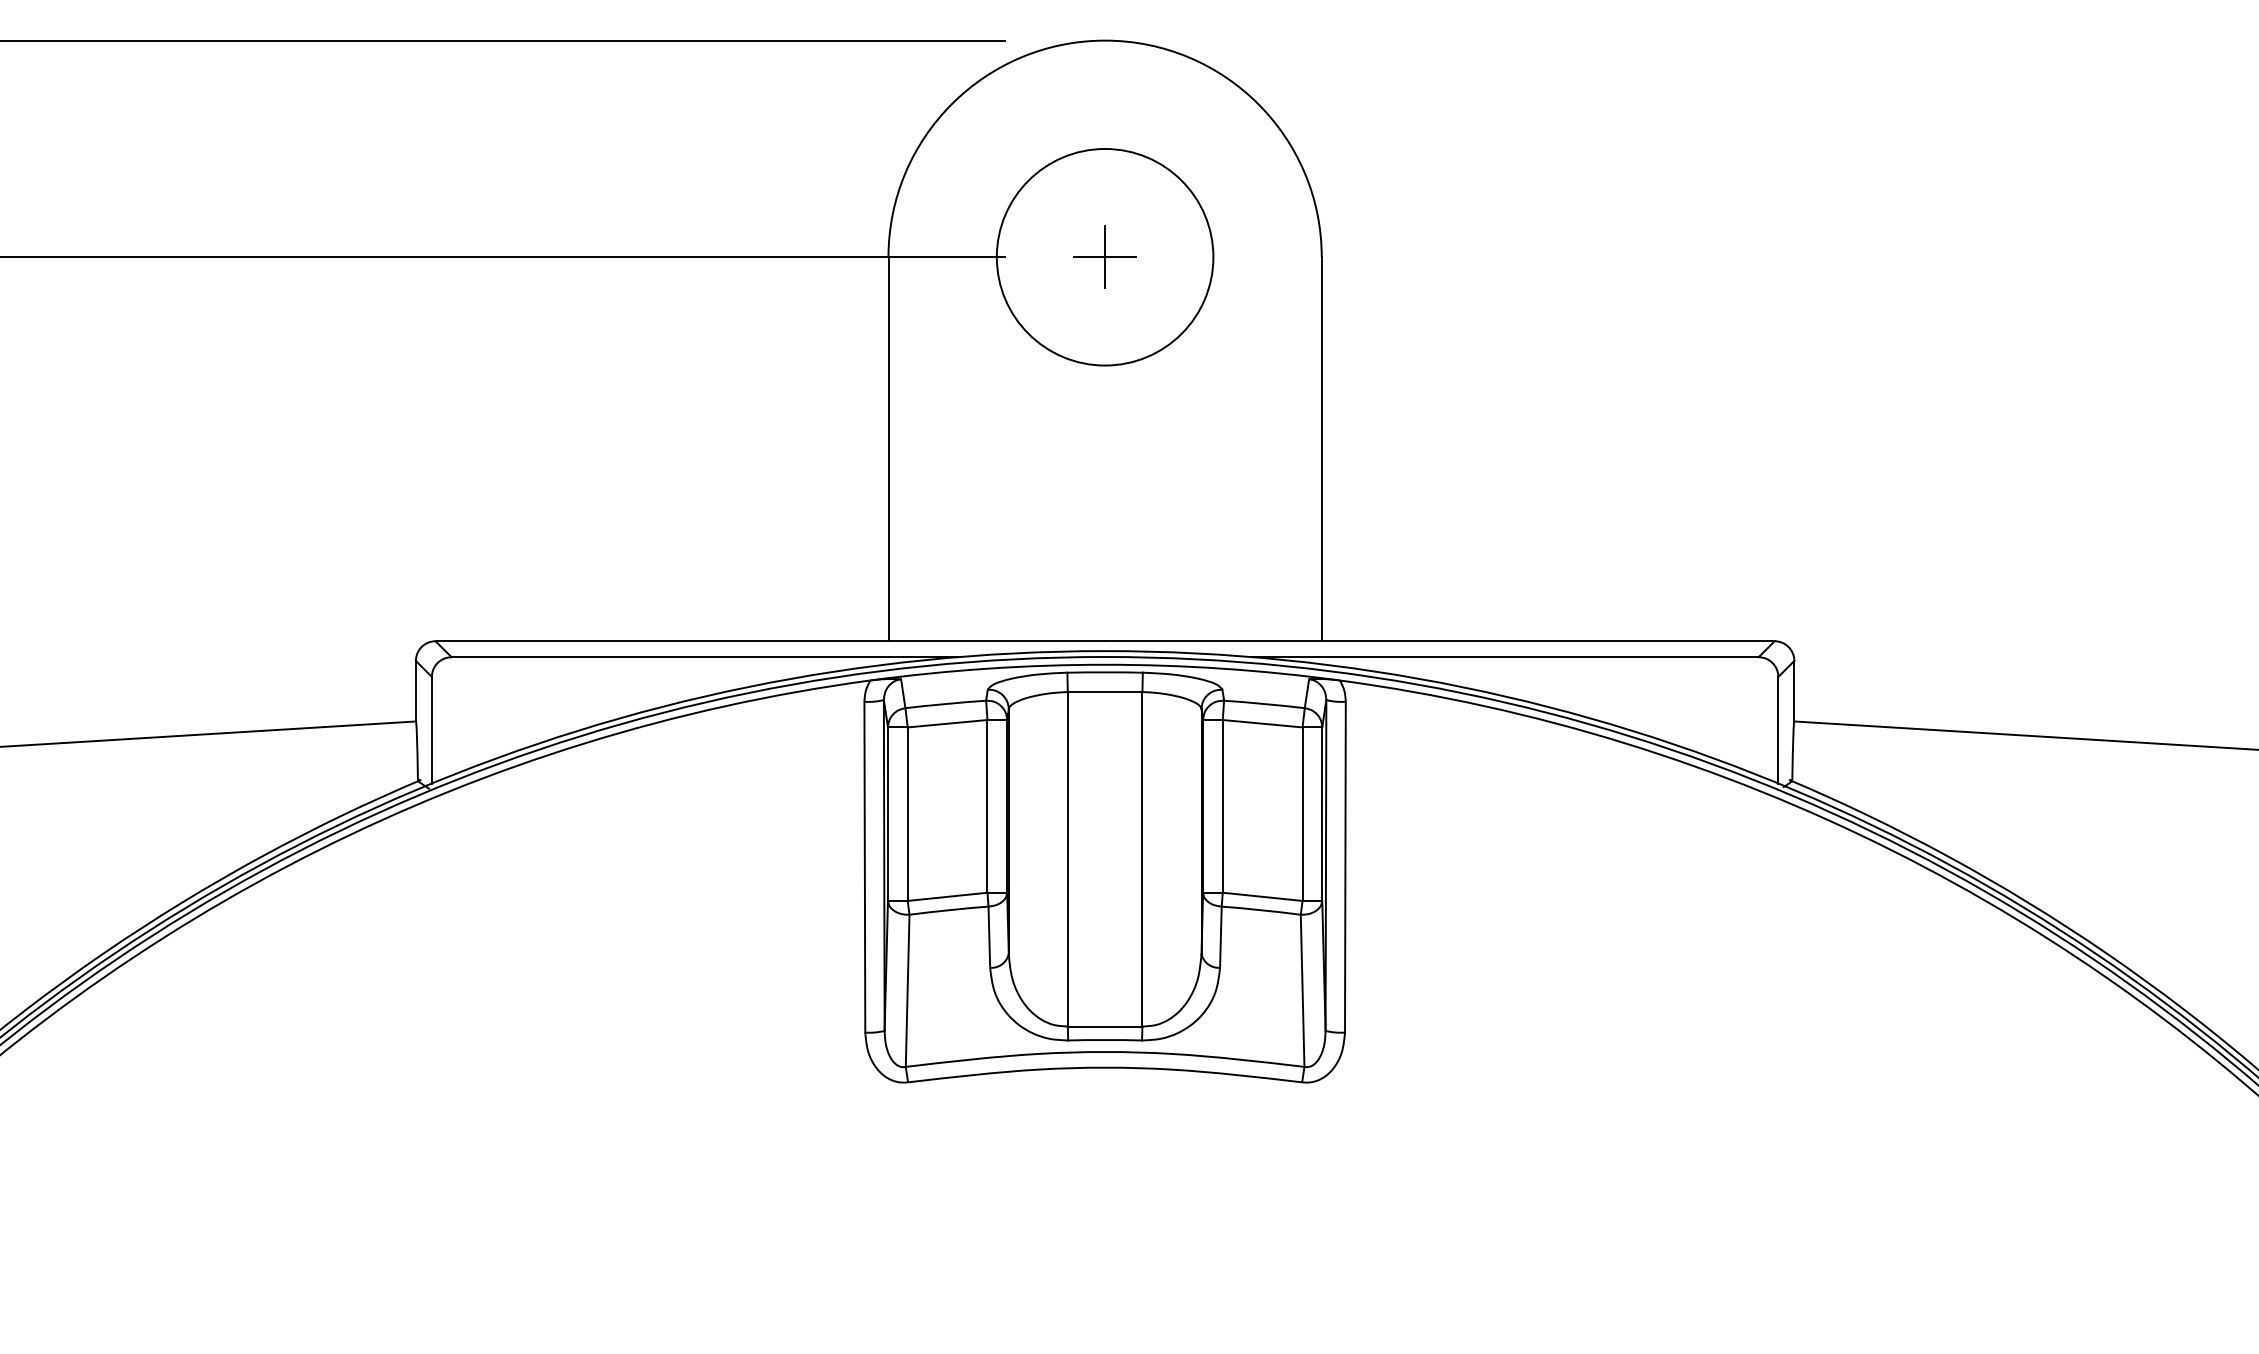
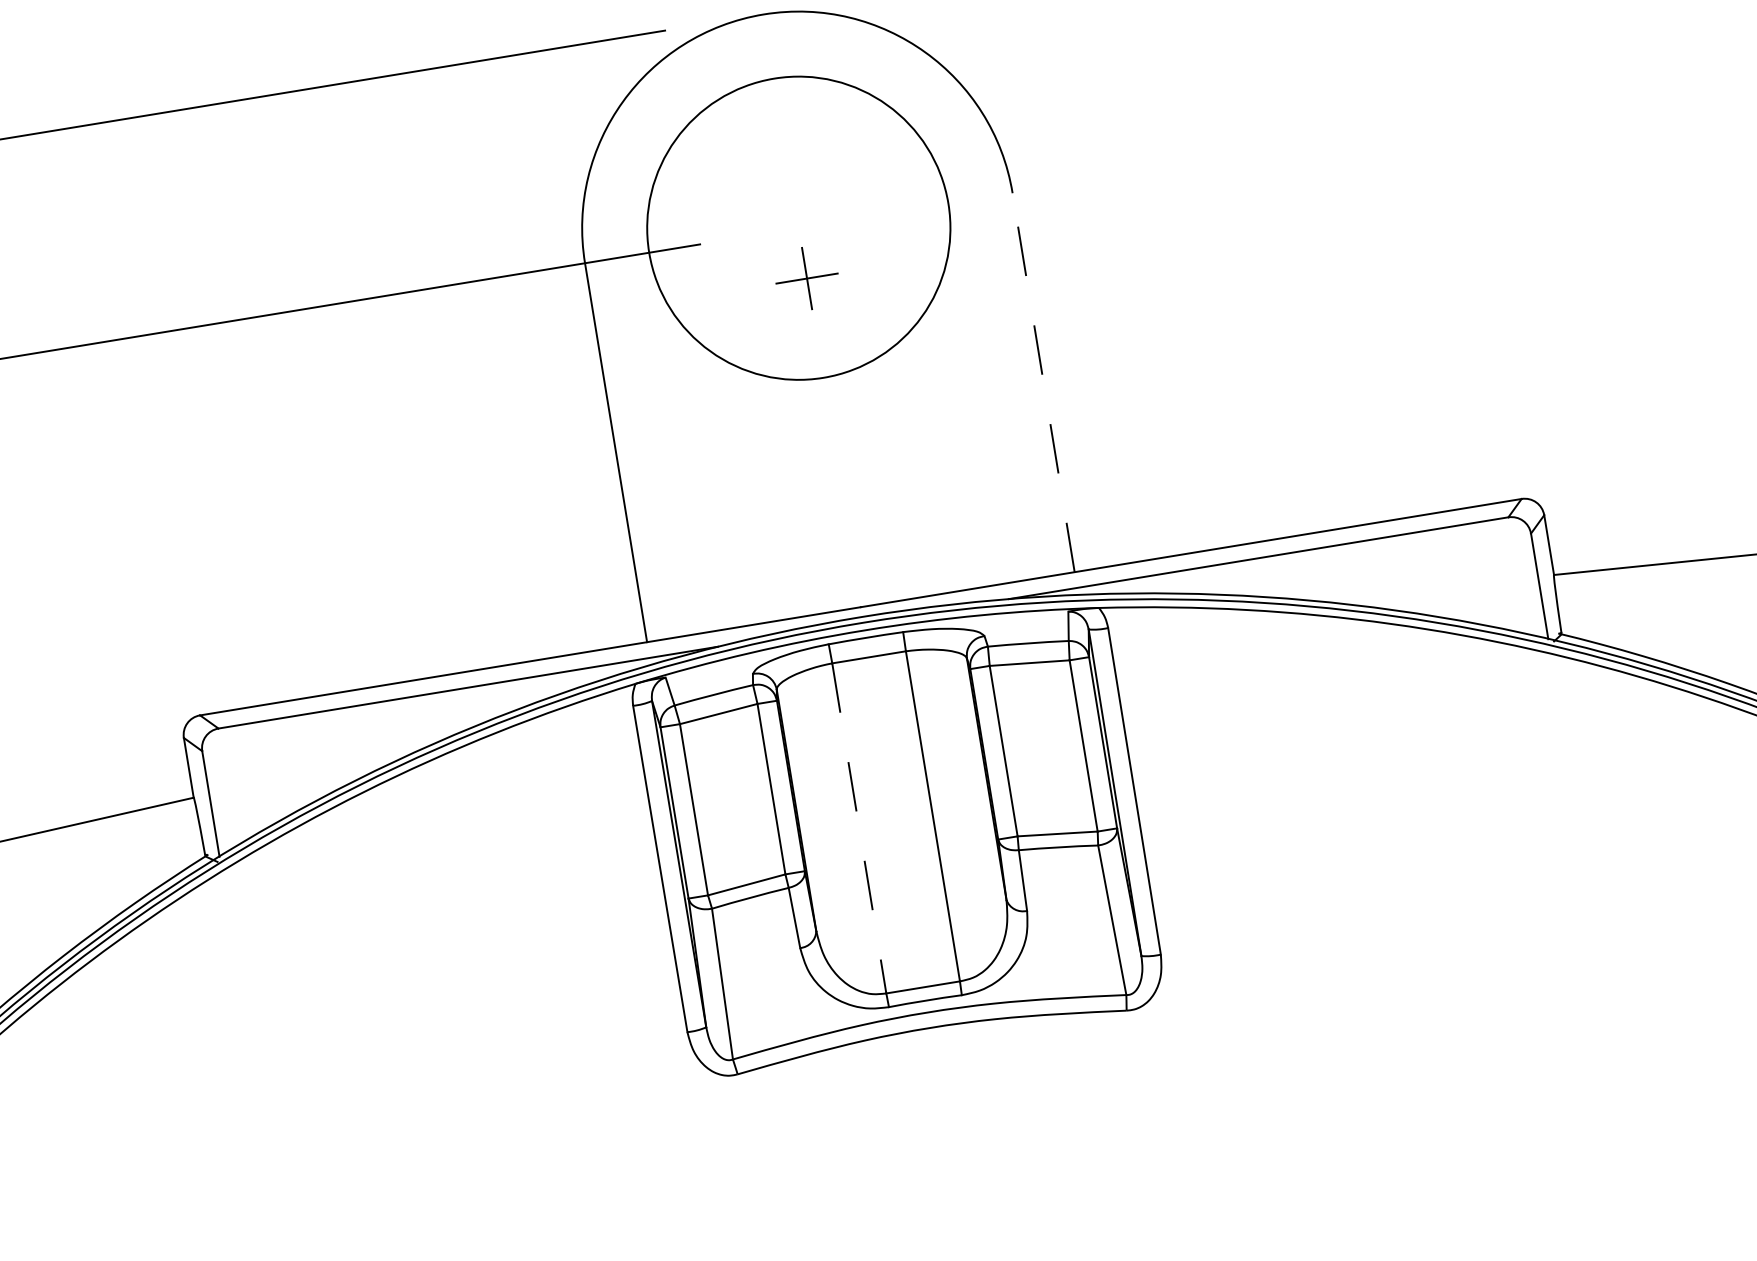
circle: (1104, 256) -> (798, 227), size x1.4
part: (1104, 256) -> (806, 277), moved
line: (1321, 449) -> (1043, 382), solid -> dashed
line: (1067, 859) -> (859, 828), solid -> dashed

